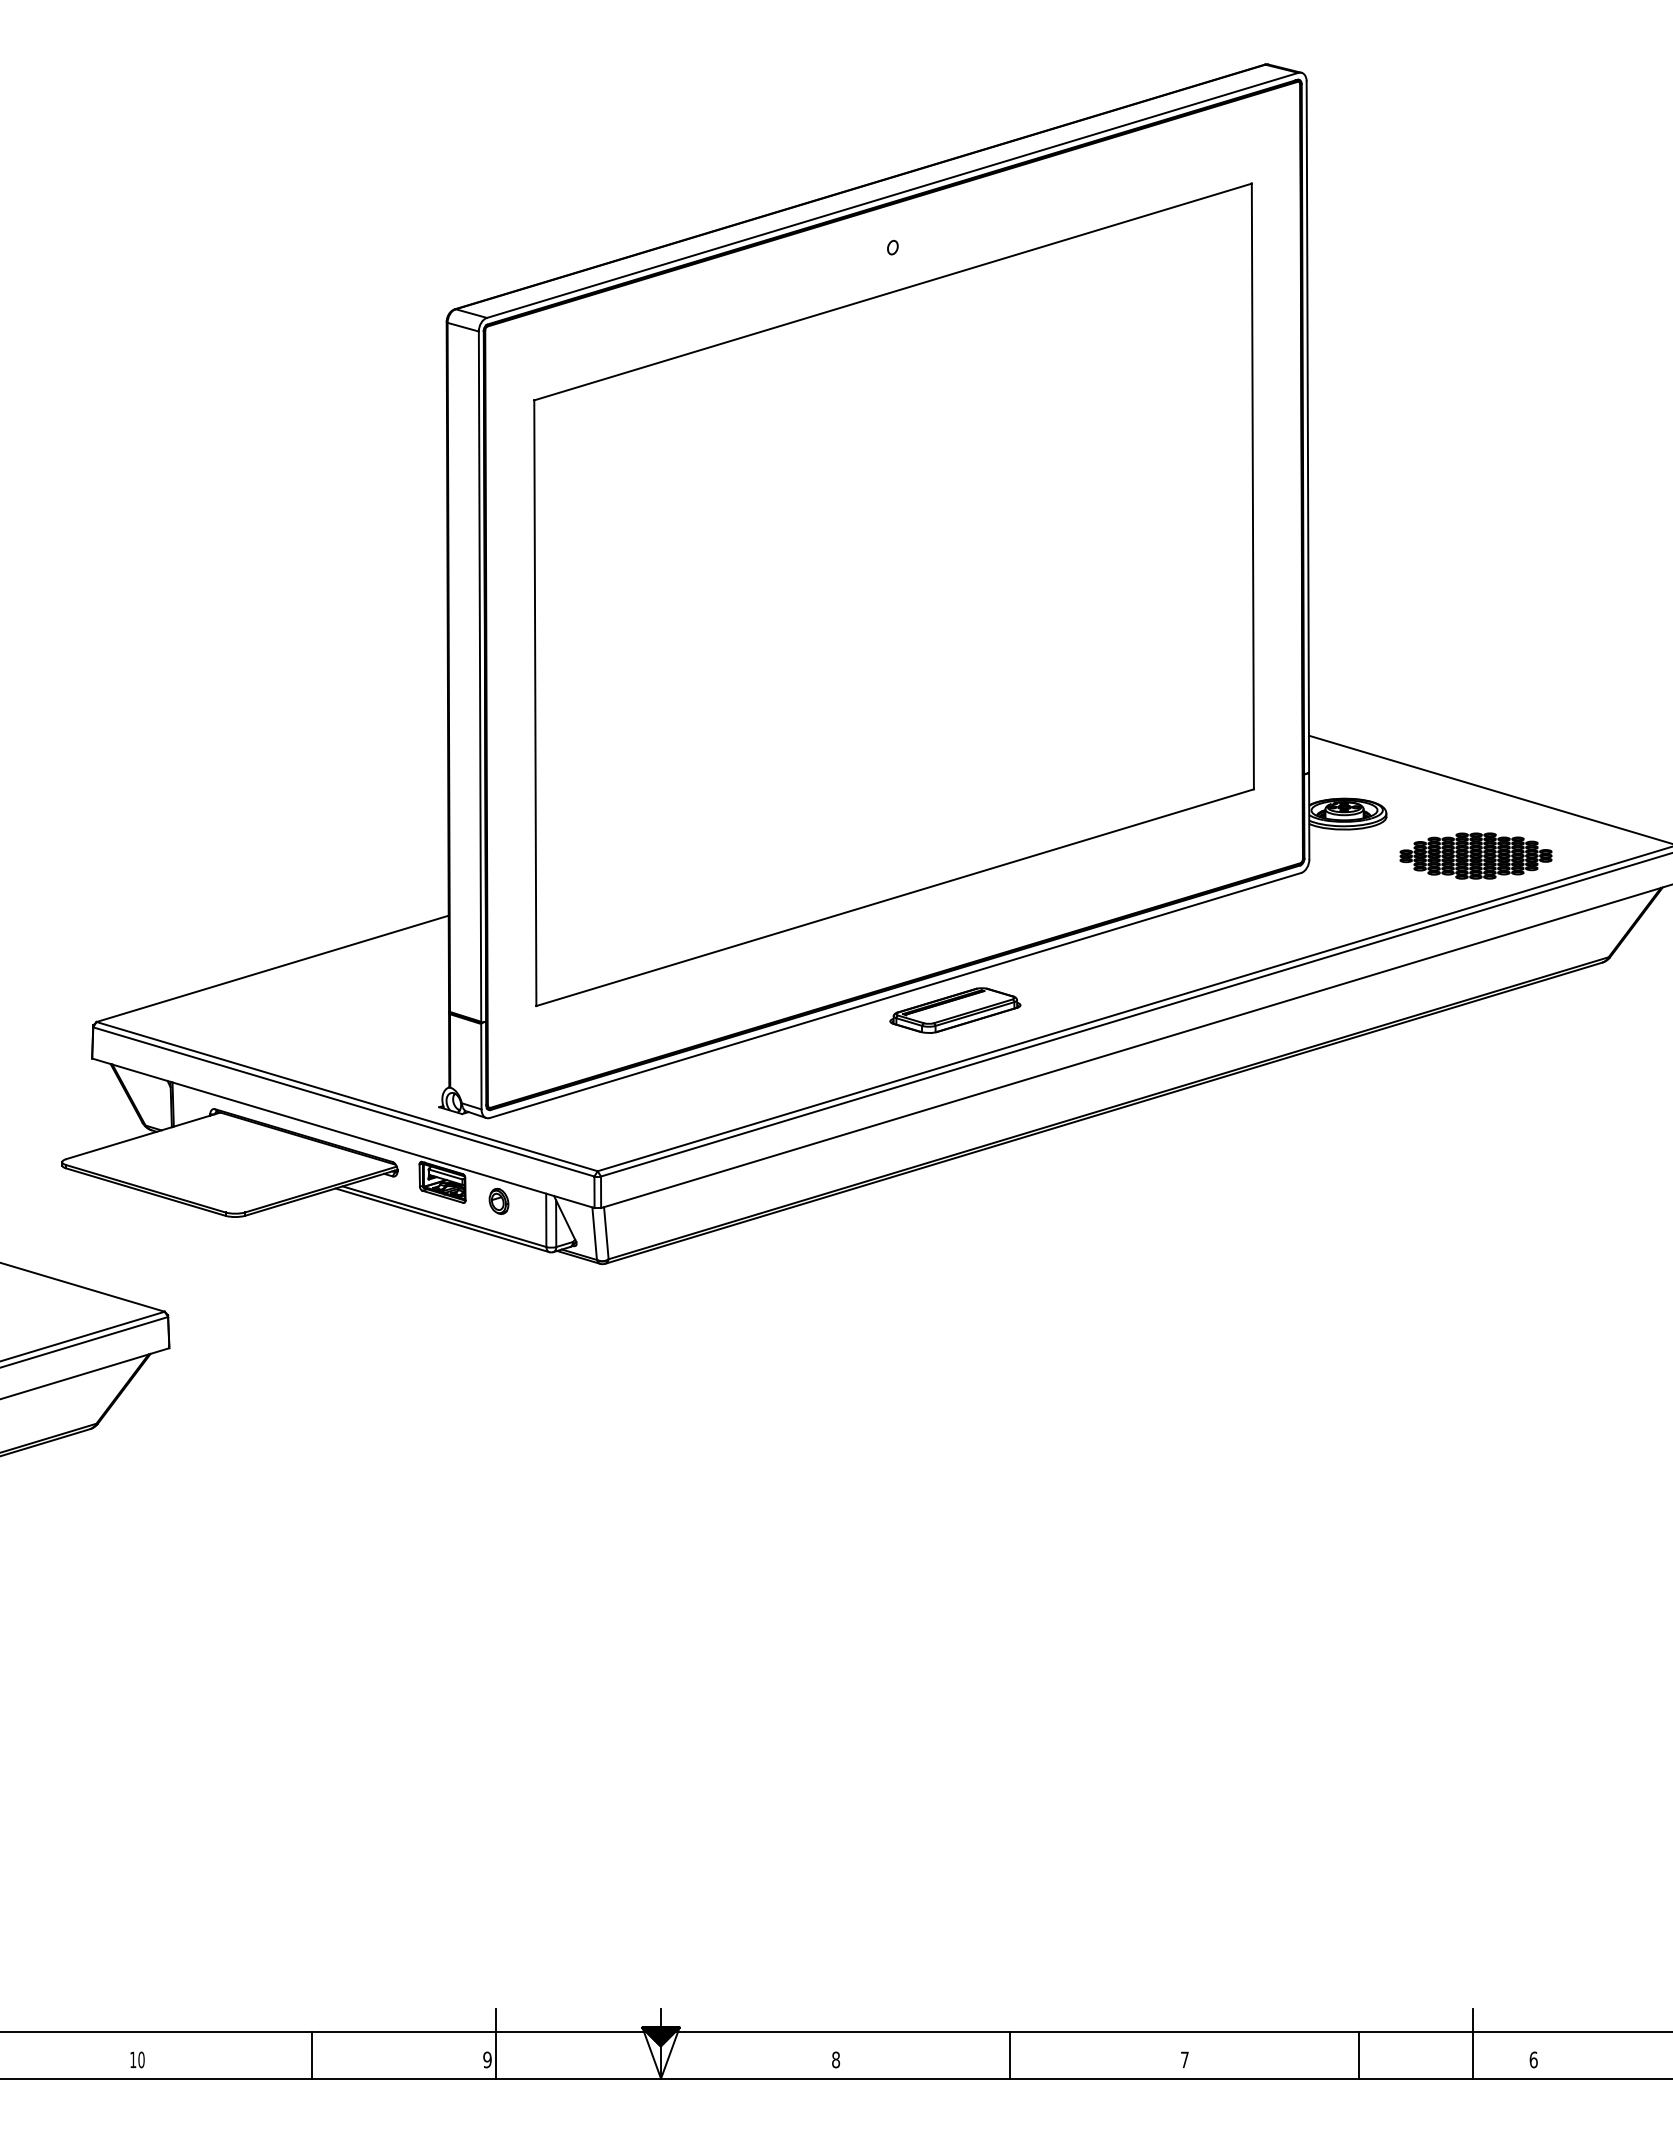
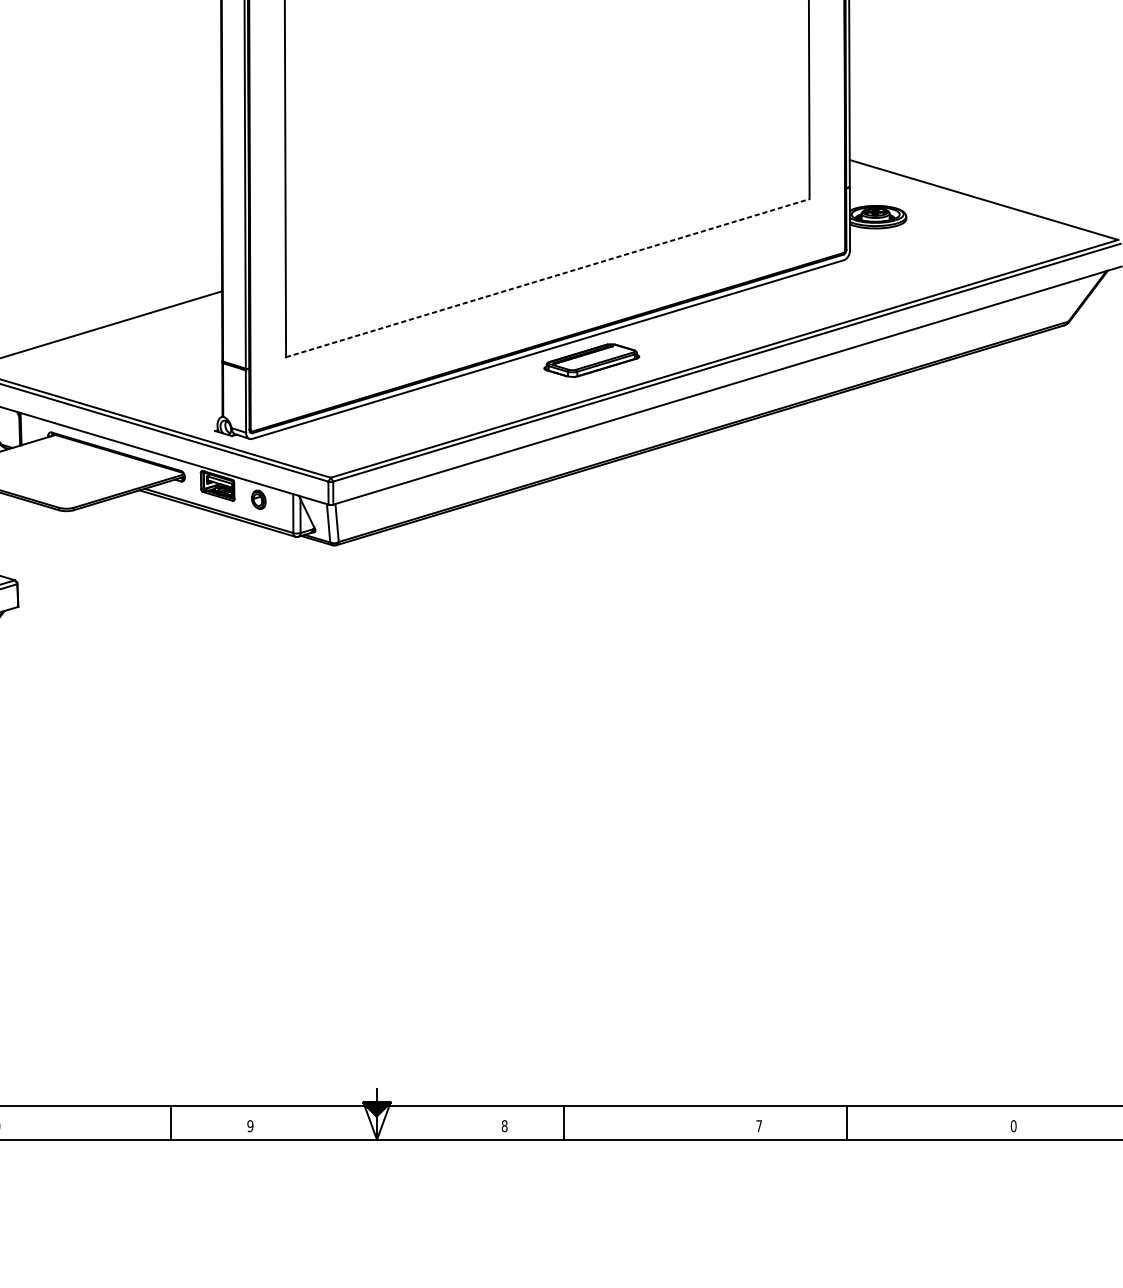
part: (1475, 855) -> (971, 247), removed
line: (895, 897) -> (548, 278), solid -> dashed
line: (495, 2043) -> (256, 1114), removed
line: (1472, 2043) -> (969, 1114), removed
line: (312, 2055) -> (171, 1122), moved
line: (1009, 2055) -> (563, 1122), moved
line: (1358, 2055) -> (846, 1122), moved
text: (1533, 2059) -> (1013, 1125), 6 -> 0

